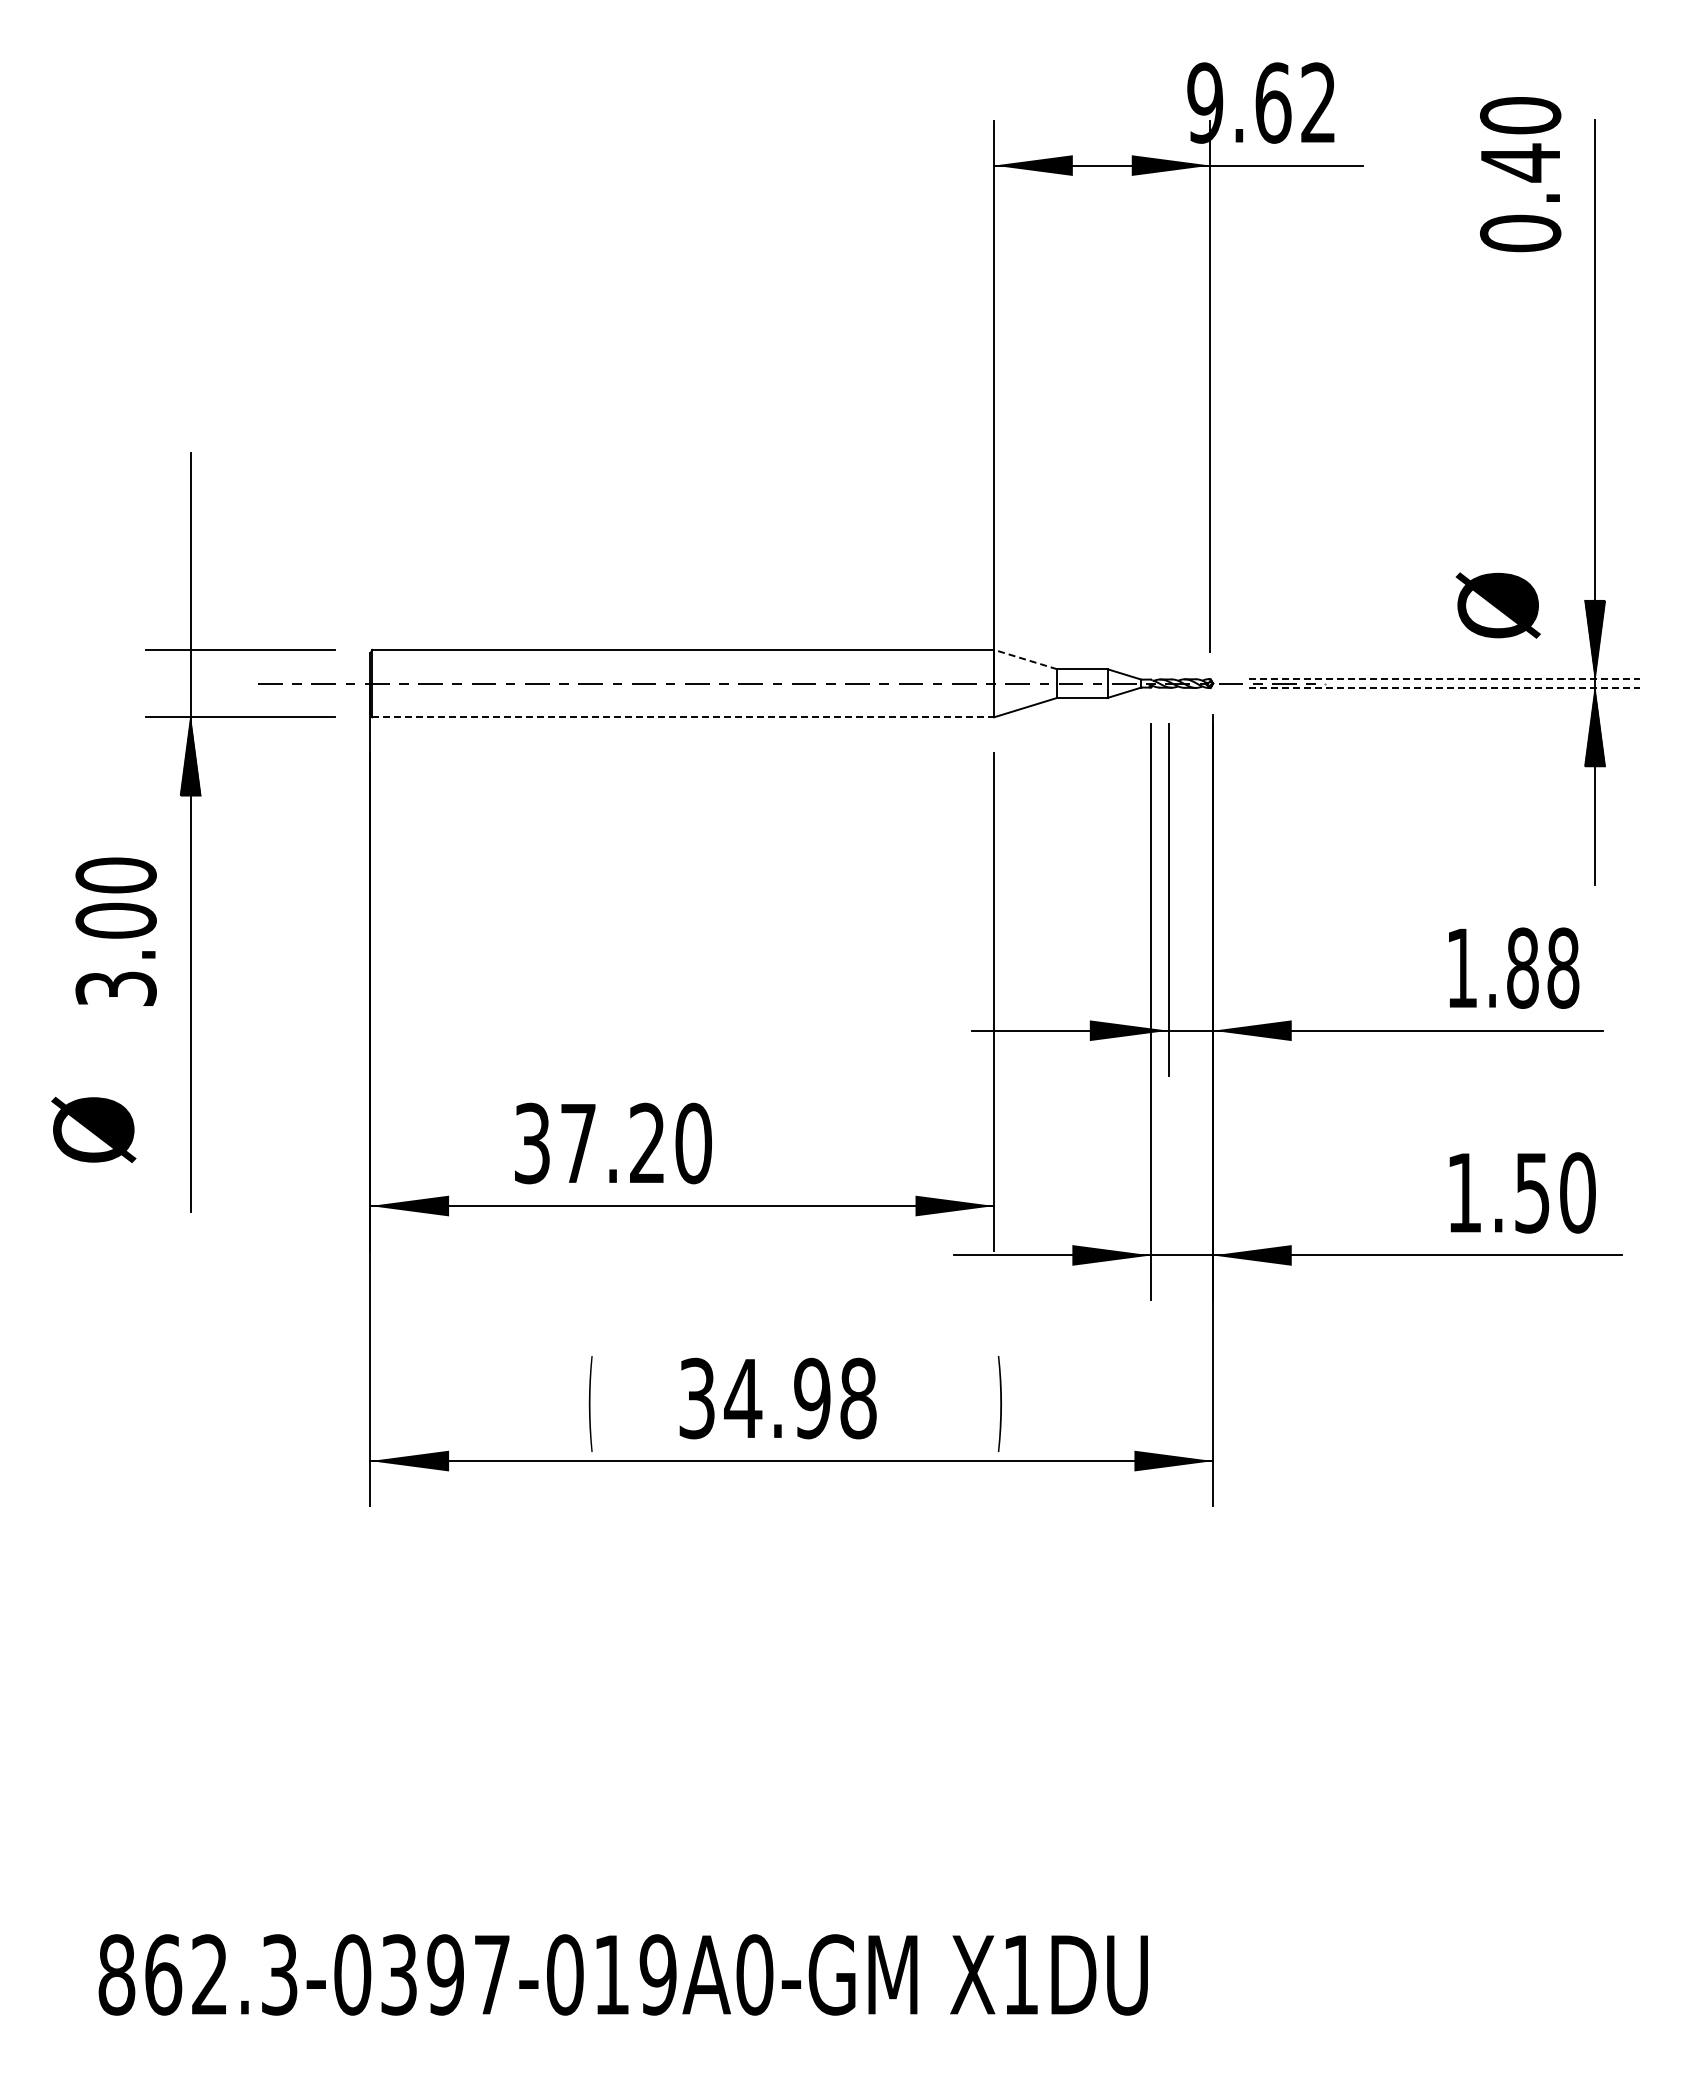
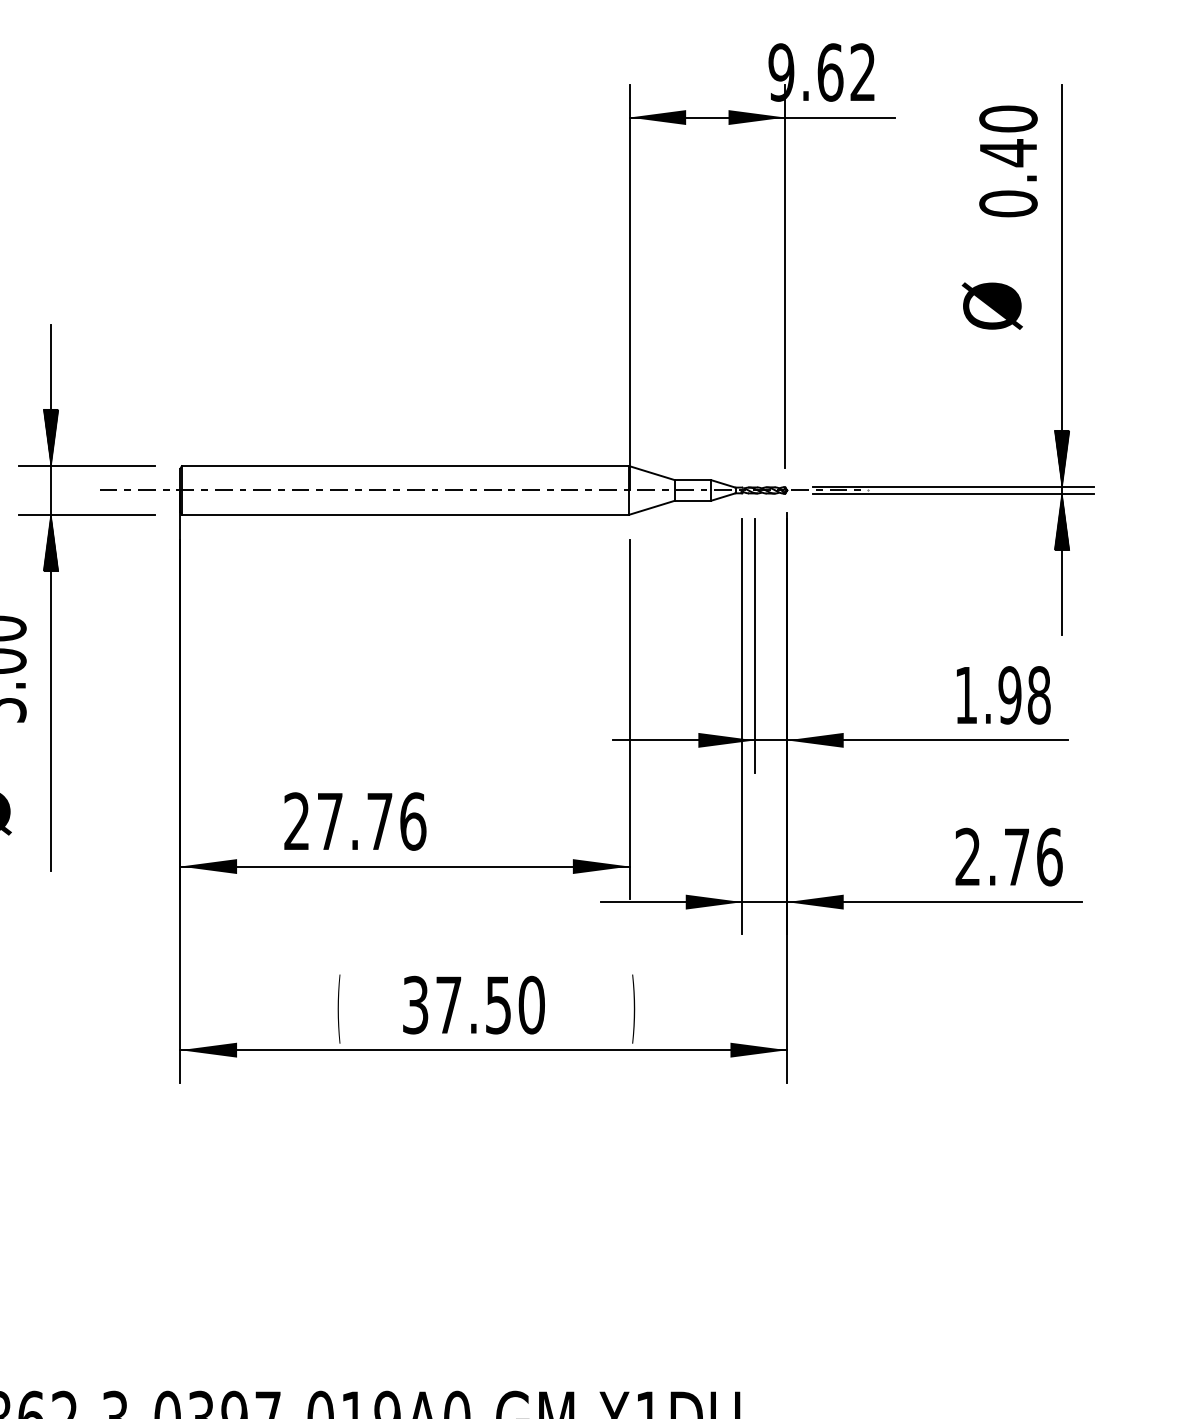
text: (1520, 174) -> (1008, 161), moved
text: (1497, 605) -> (991, 306), moved
hatch: (190, 610) -> (50, 437), added
line: (1025, 659) -> (652, 473), dashed -> solid
line: (1444, 679) -> (953, 487), dashed -> solid
line: (1444, 688) -> (953, 493), dashed -> solid
line: (683, 717) -> (405, 514), dashed -> solid
text: (1522, 967) -> (1009, 694), 1.88 -> 1.98
text: (613, 1143) -> (355, 821), 37.20 -> 27.76
text: (1521, 1192) -> (1009, 856), 1.50 -> 2.76
text: (800, 1398) -> (490, 1005), 34.98 -> 37.50

